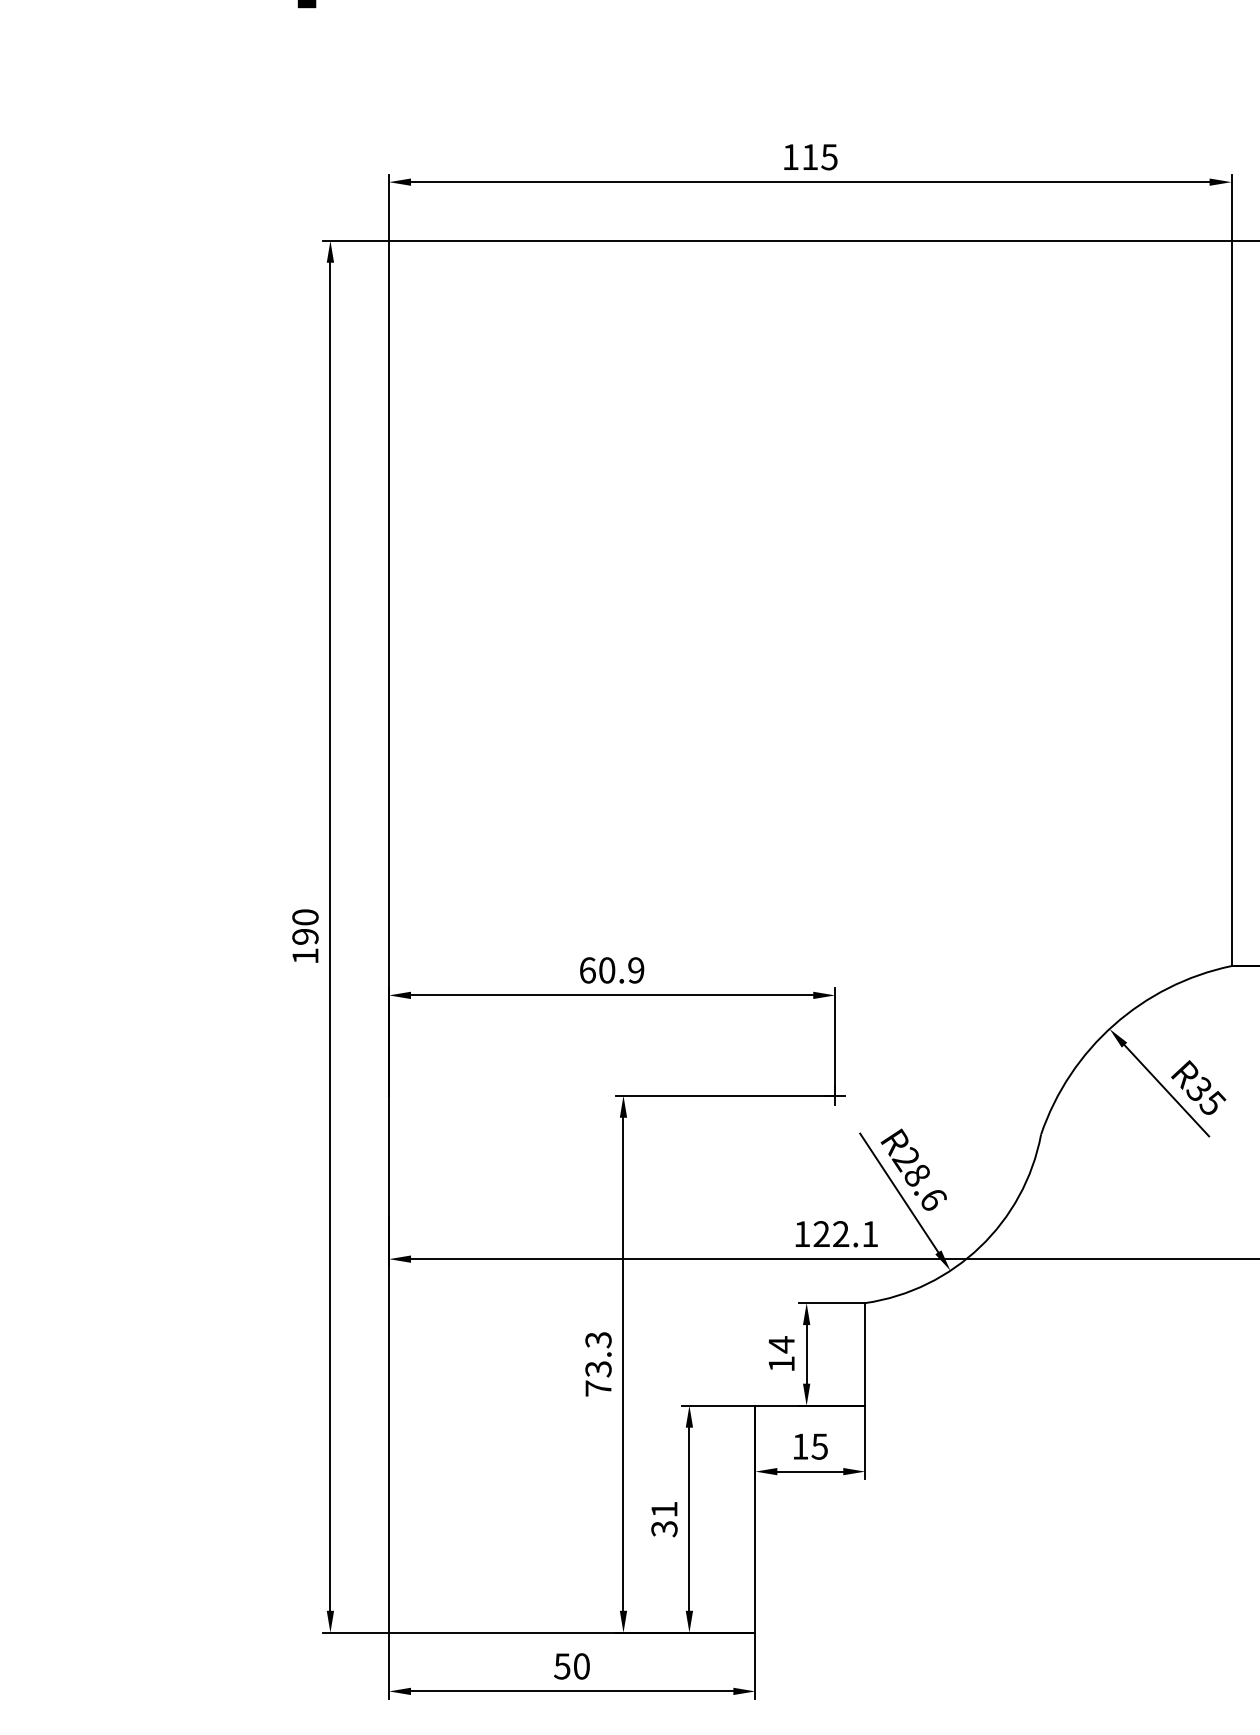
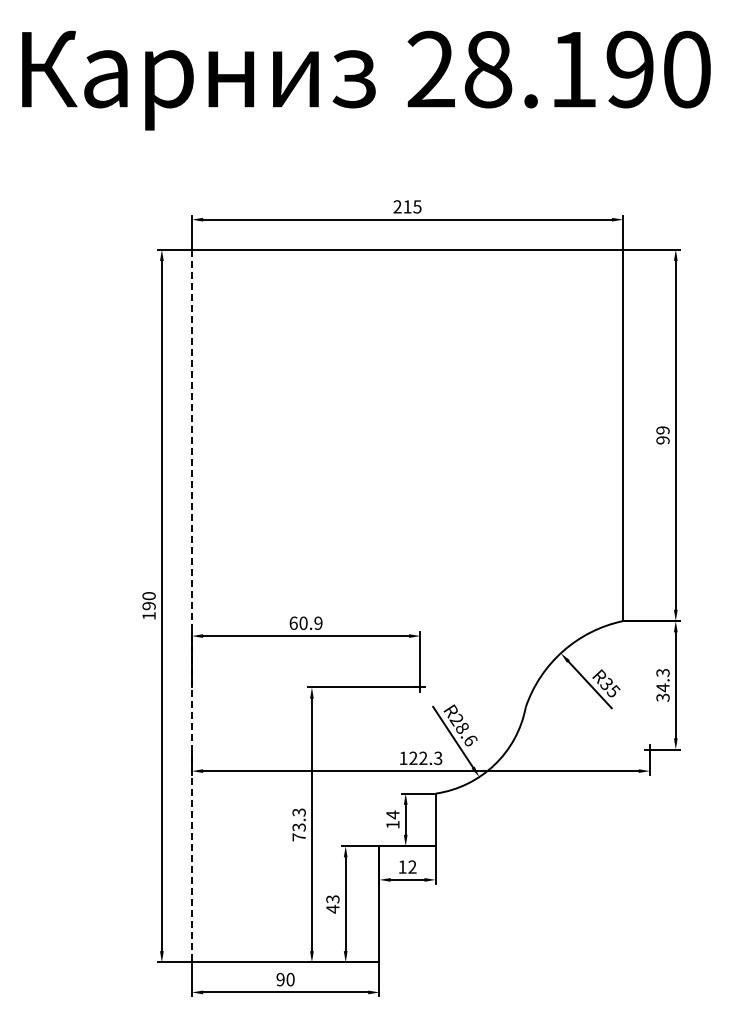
text: (790, 156) -> (397, 206), 115 -> 215
line: (388, 937) -> (191, 606), solid -> dashed
text: (870, 1234) -> (438, 758), 122.1 -> 122.3
text: (819, 1445) -> (412, 866), 15 -> 12
text: (663, 1519) -> (332, 904), 31 -> 43
text: (562, 1666) -> (280, 979), 50 -> 90

